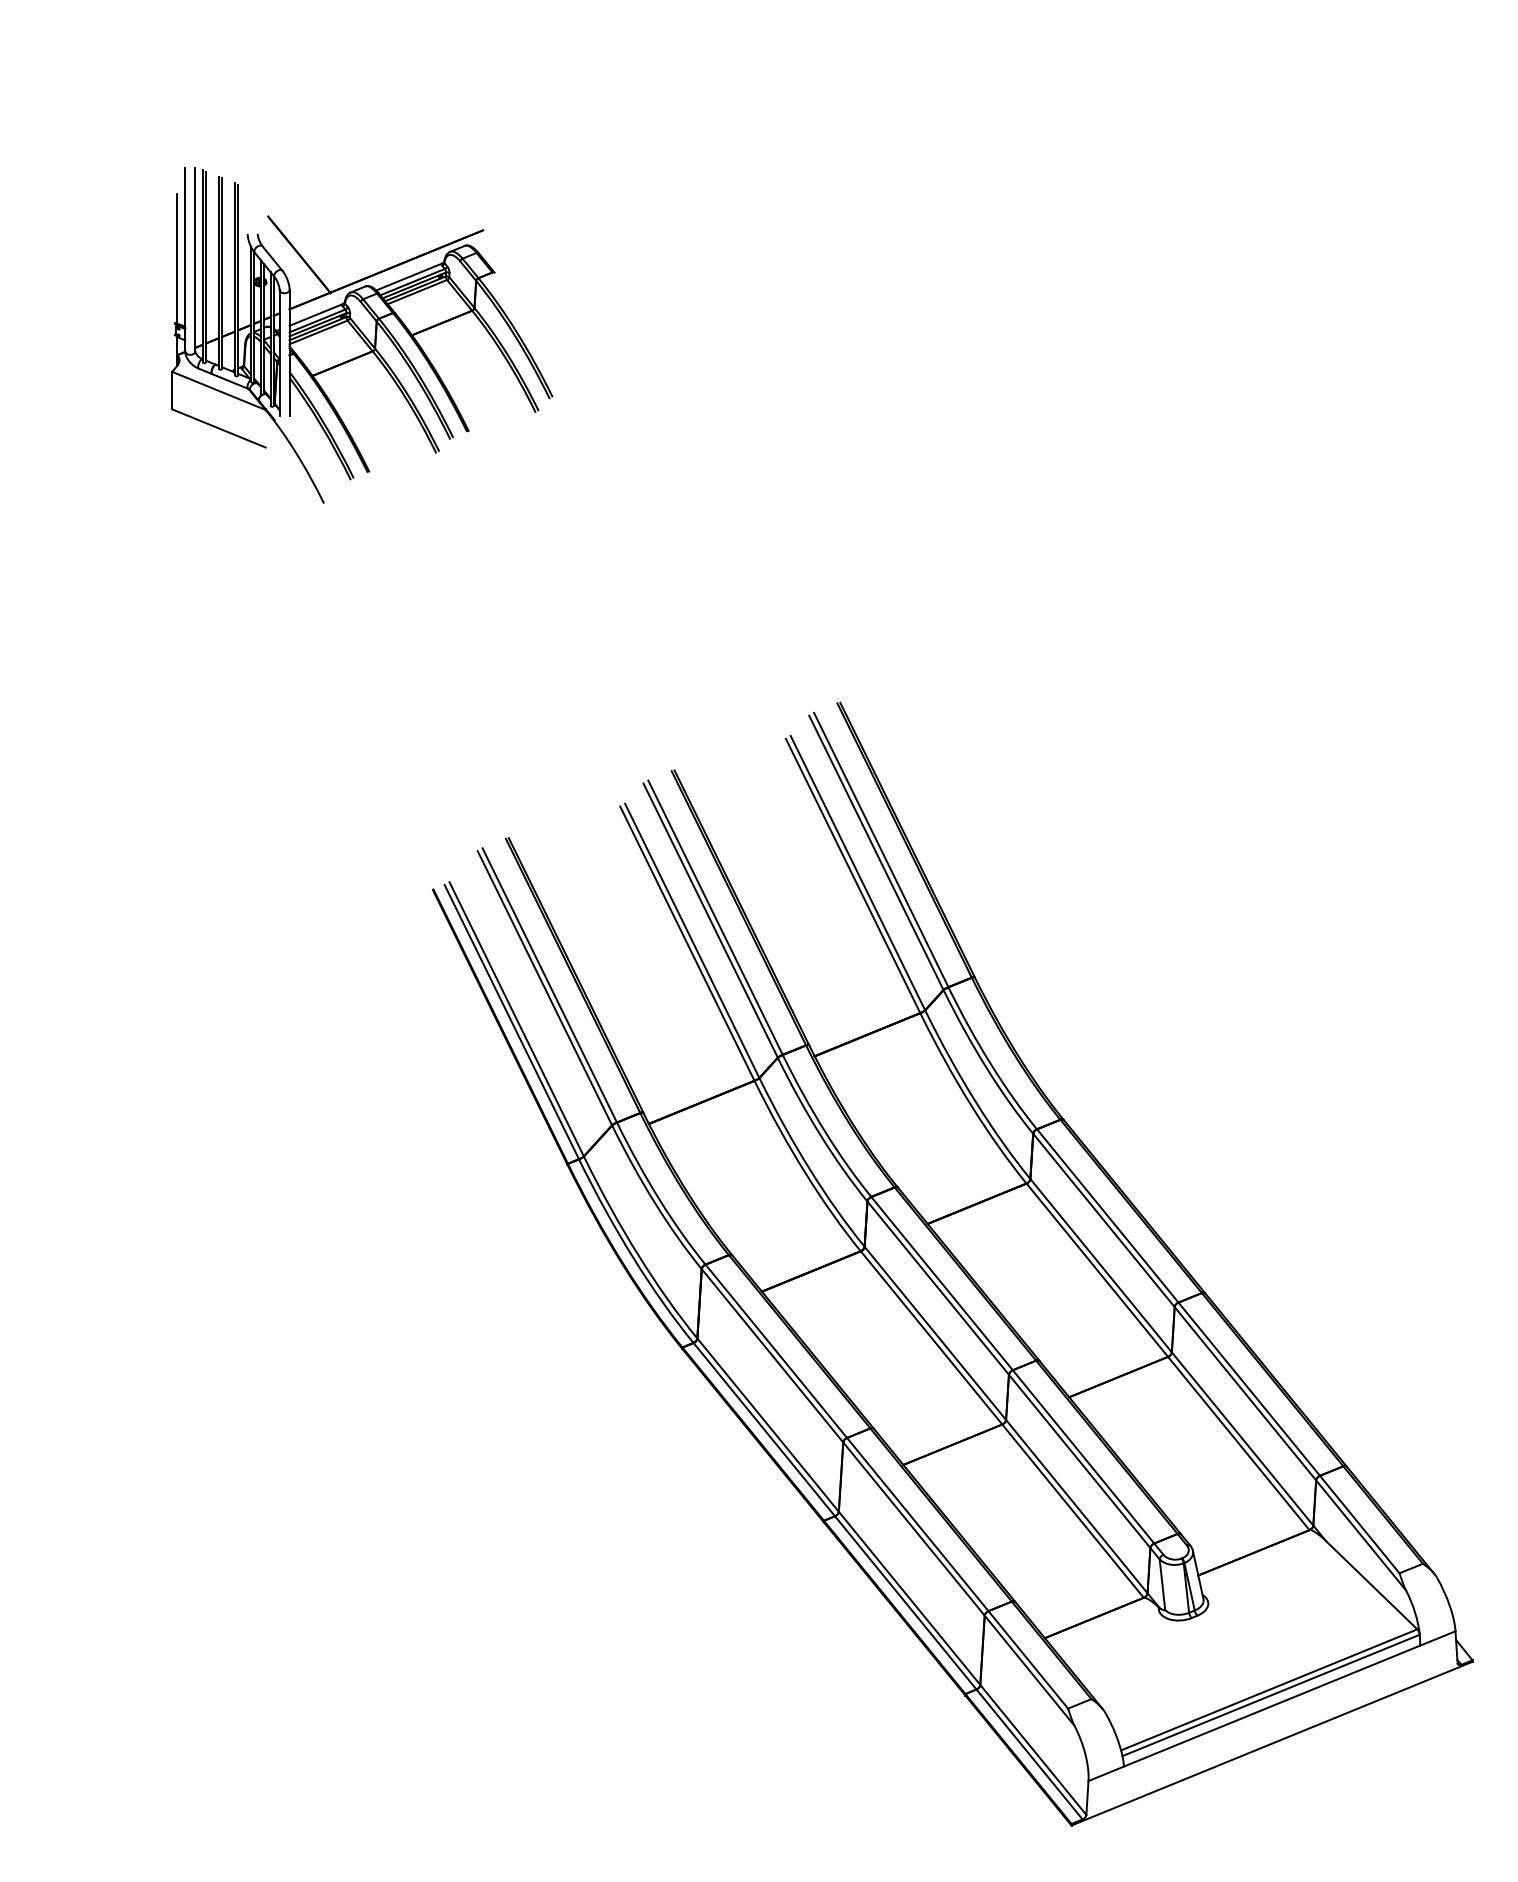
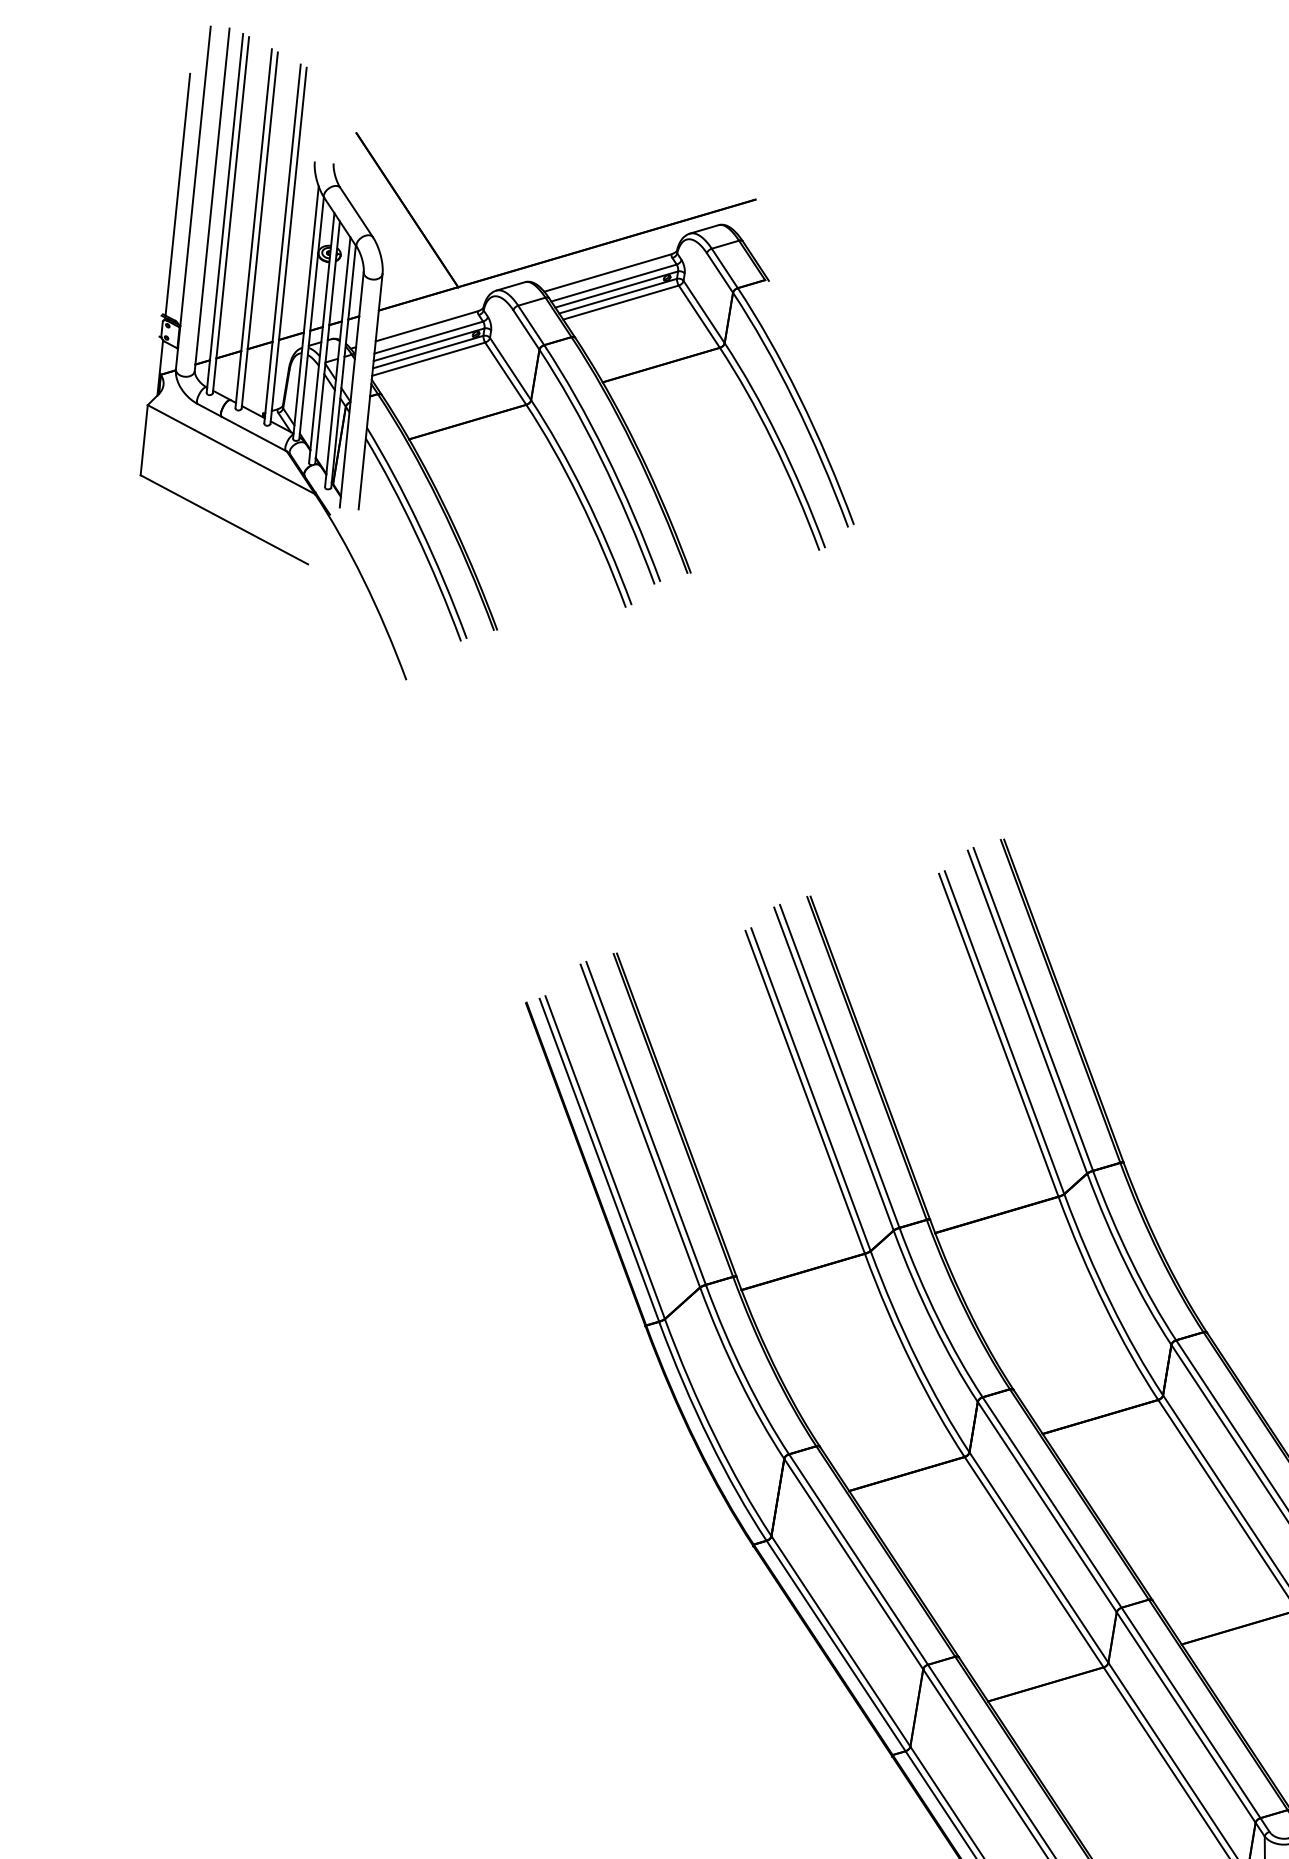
part: (362, 335) -> (510, 373), size x1.67

